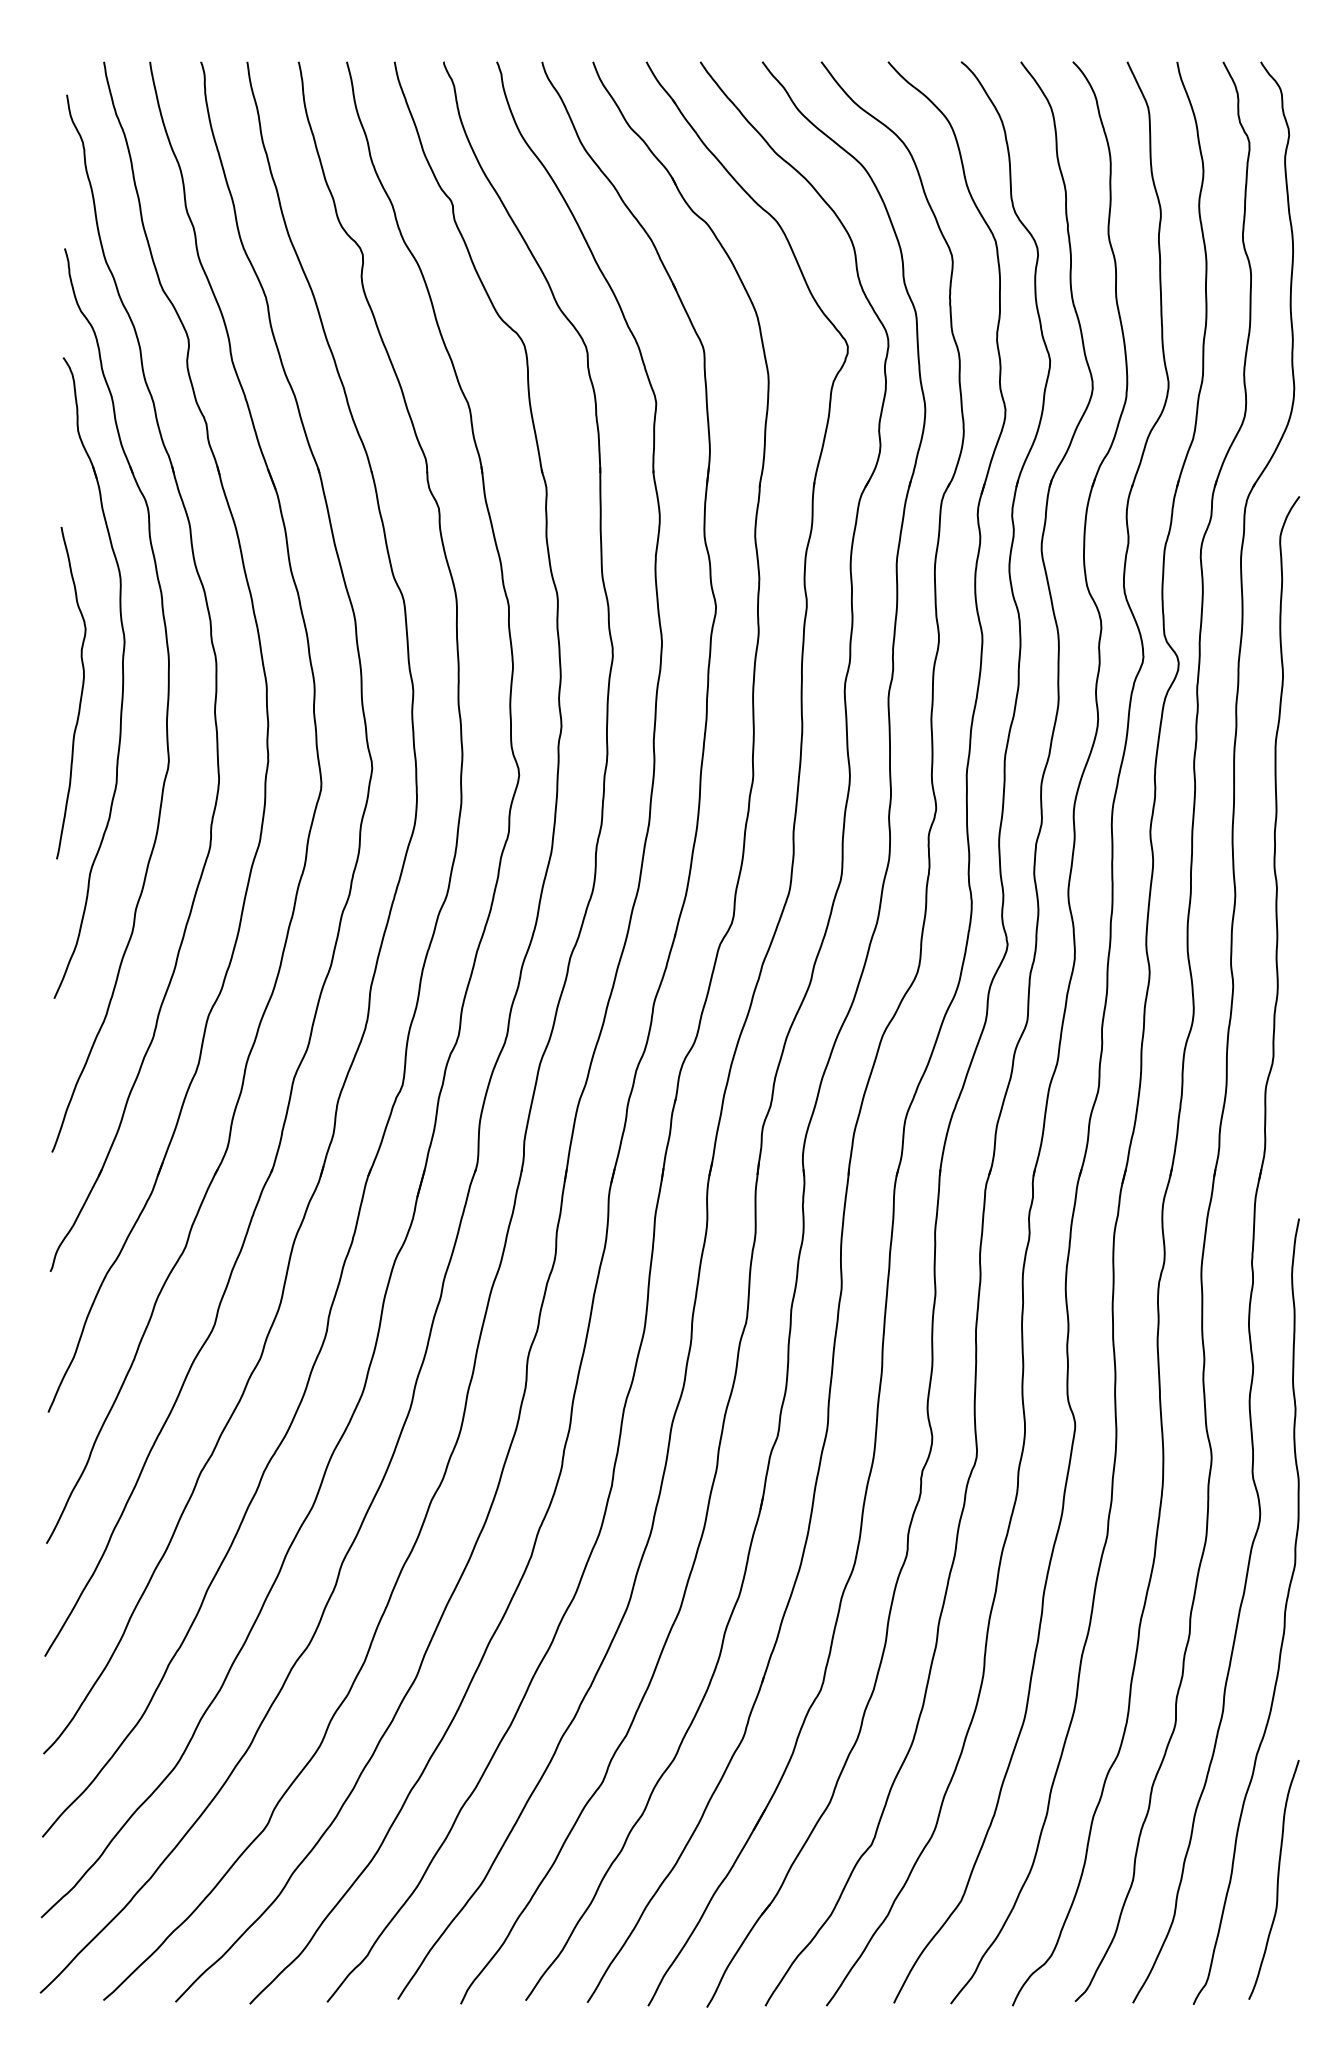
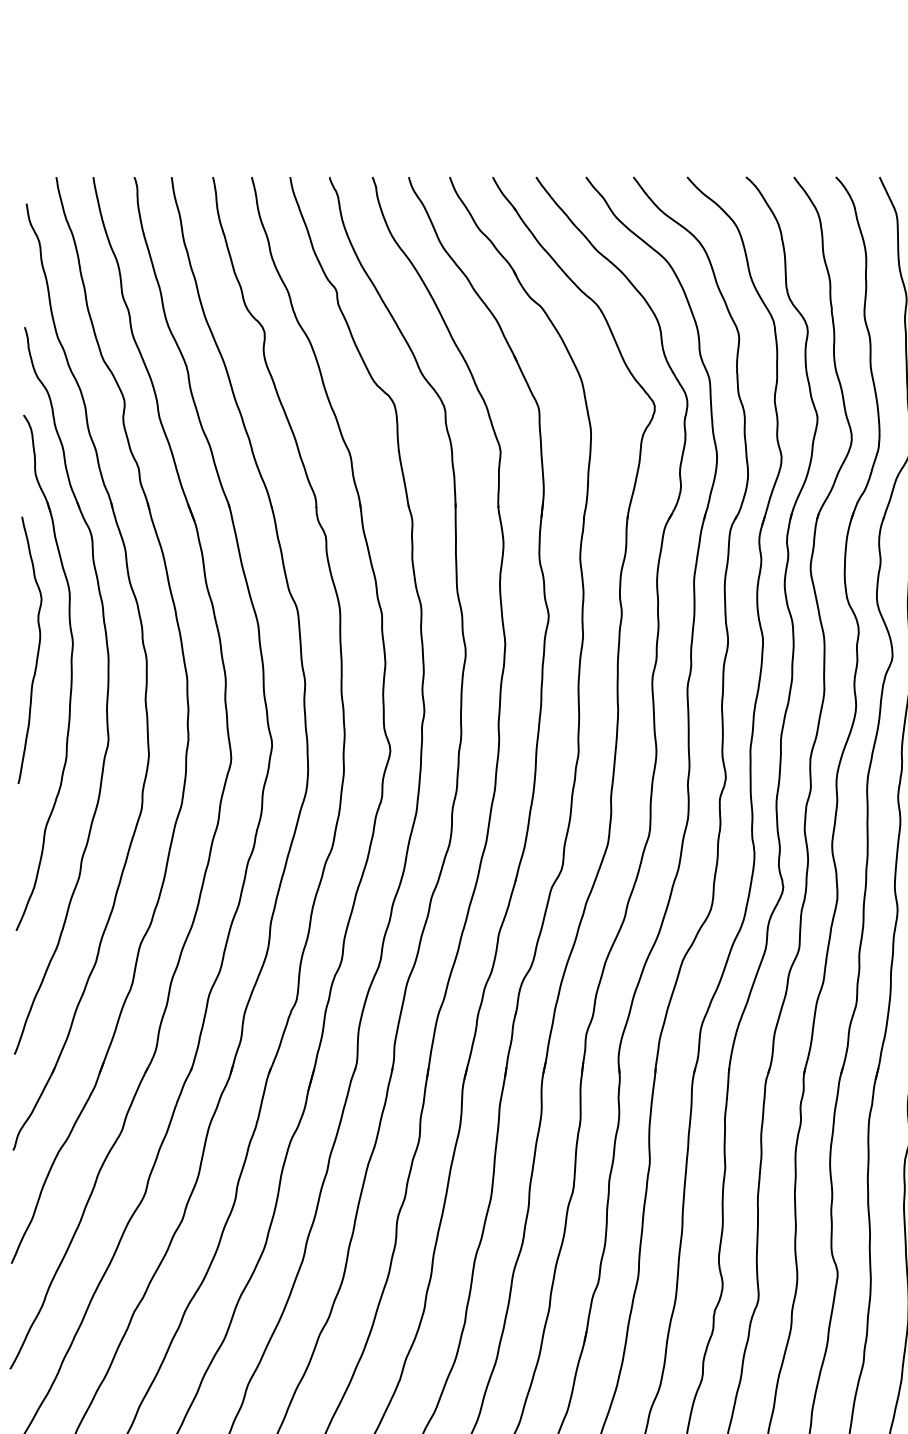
curve: (80, 694) -> (37, 651), moved

